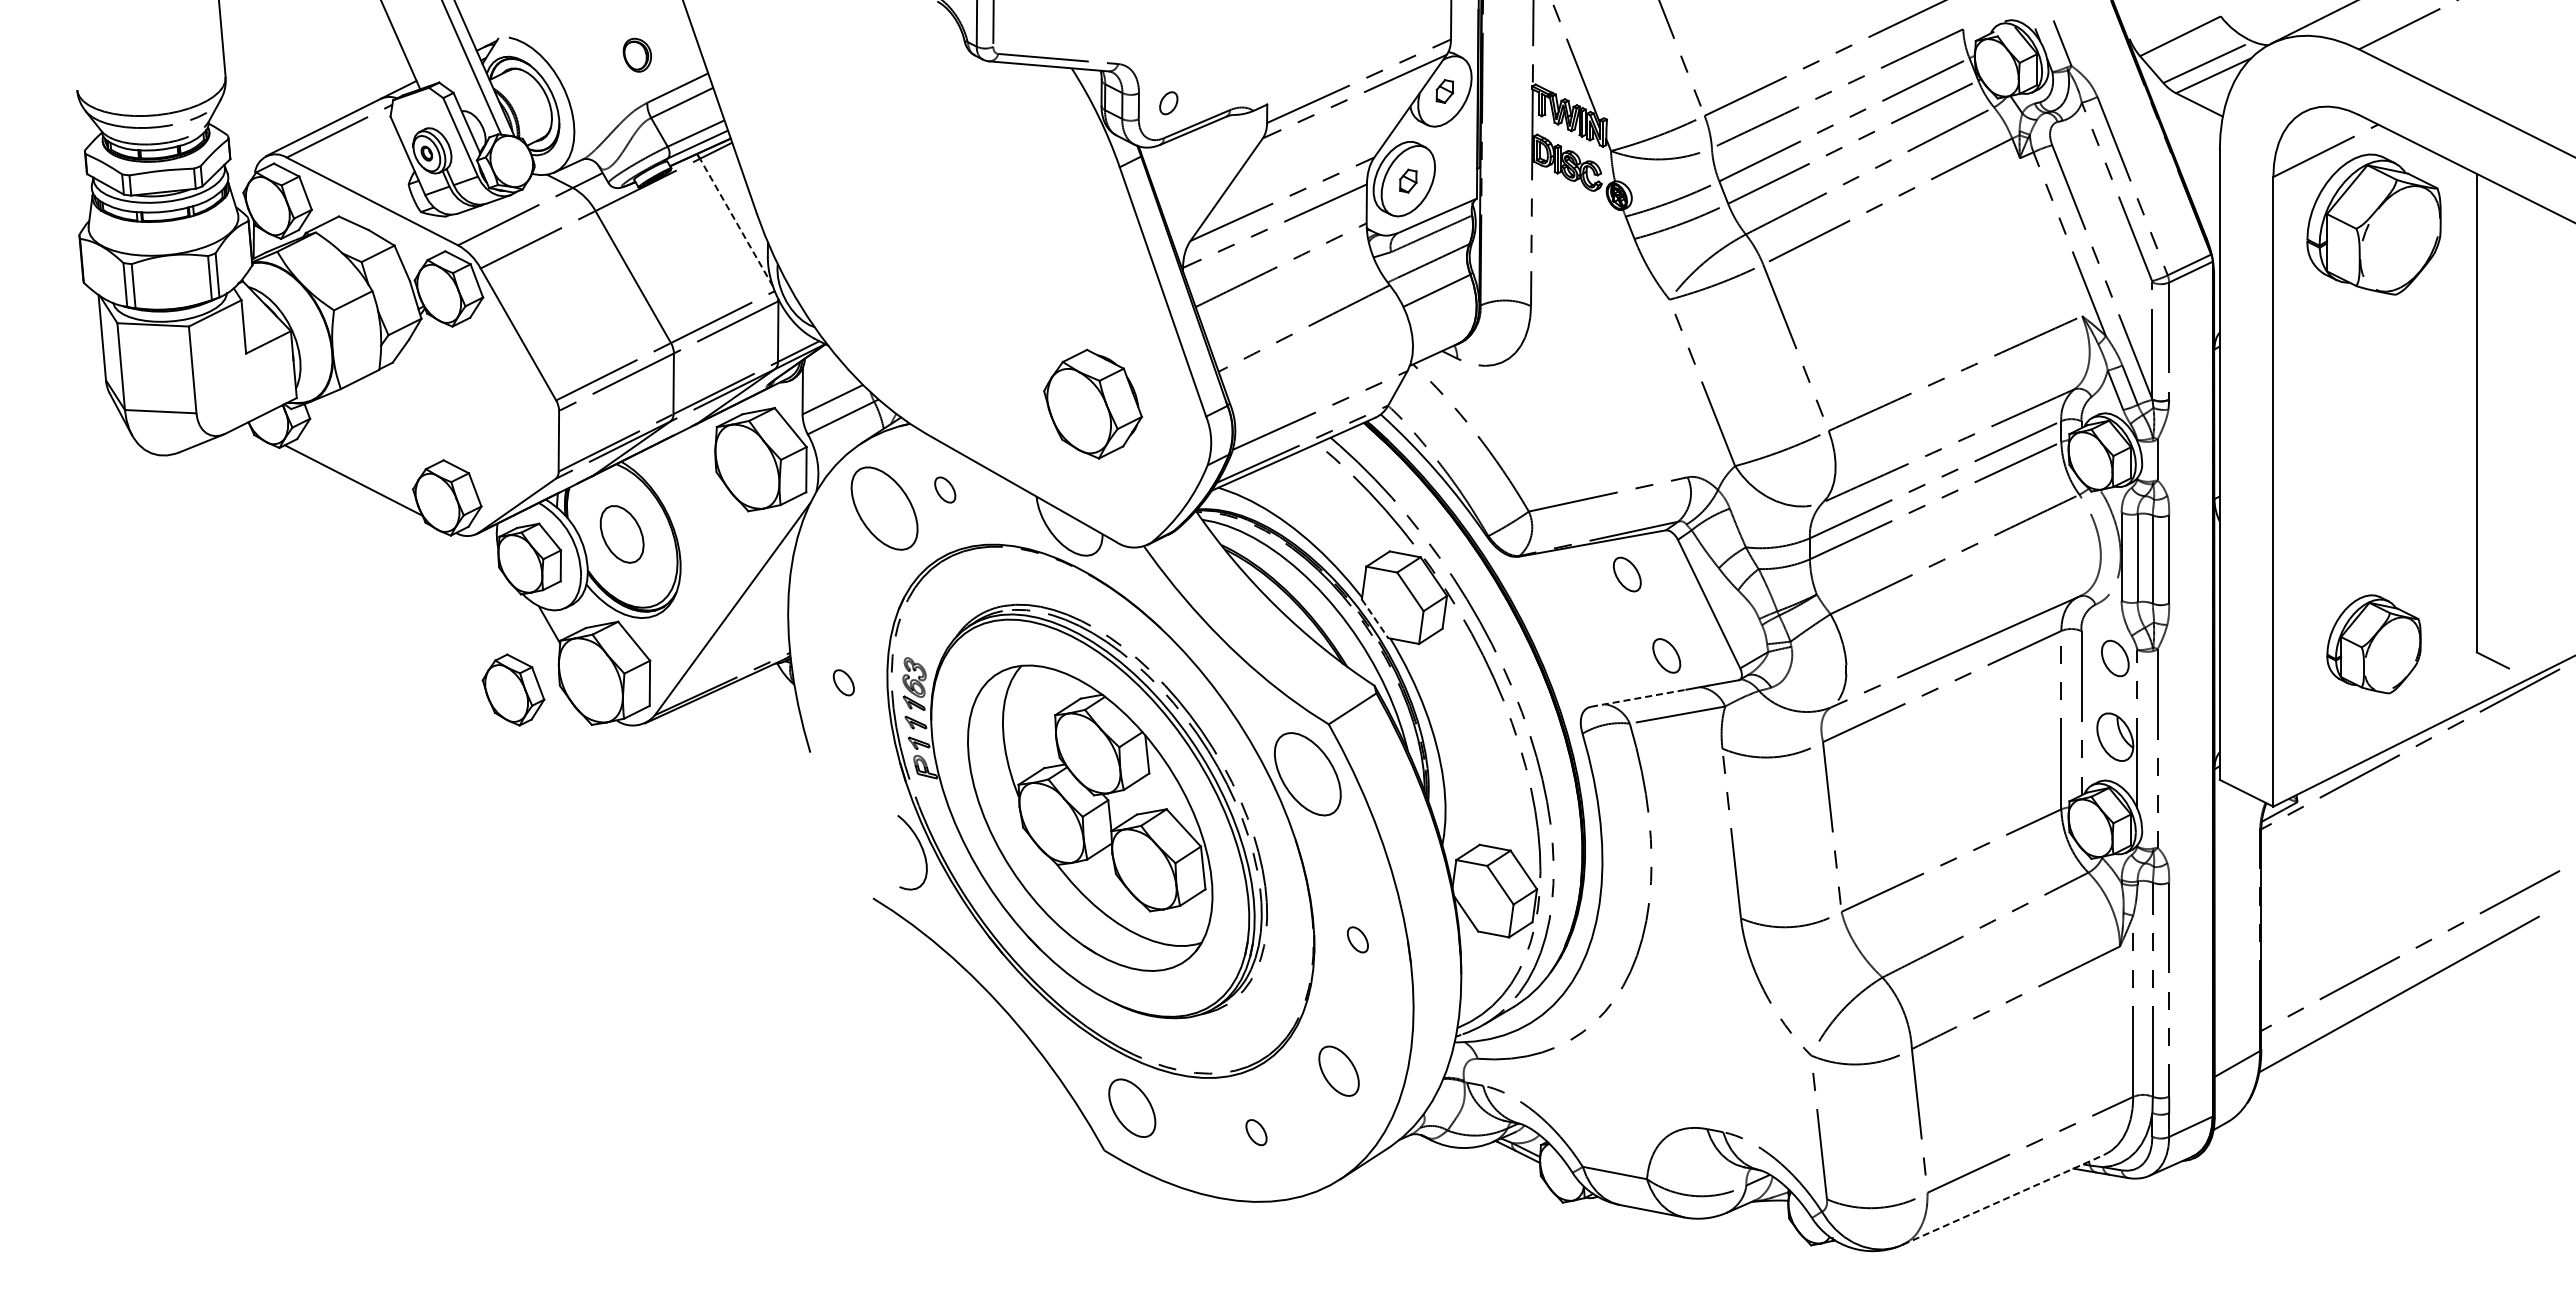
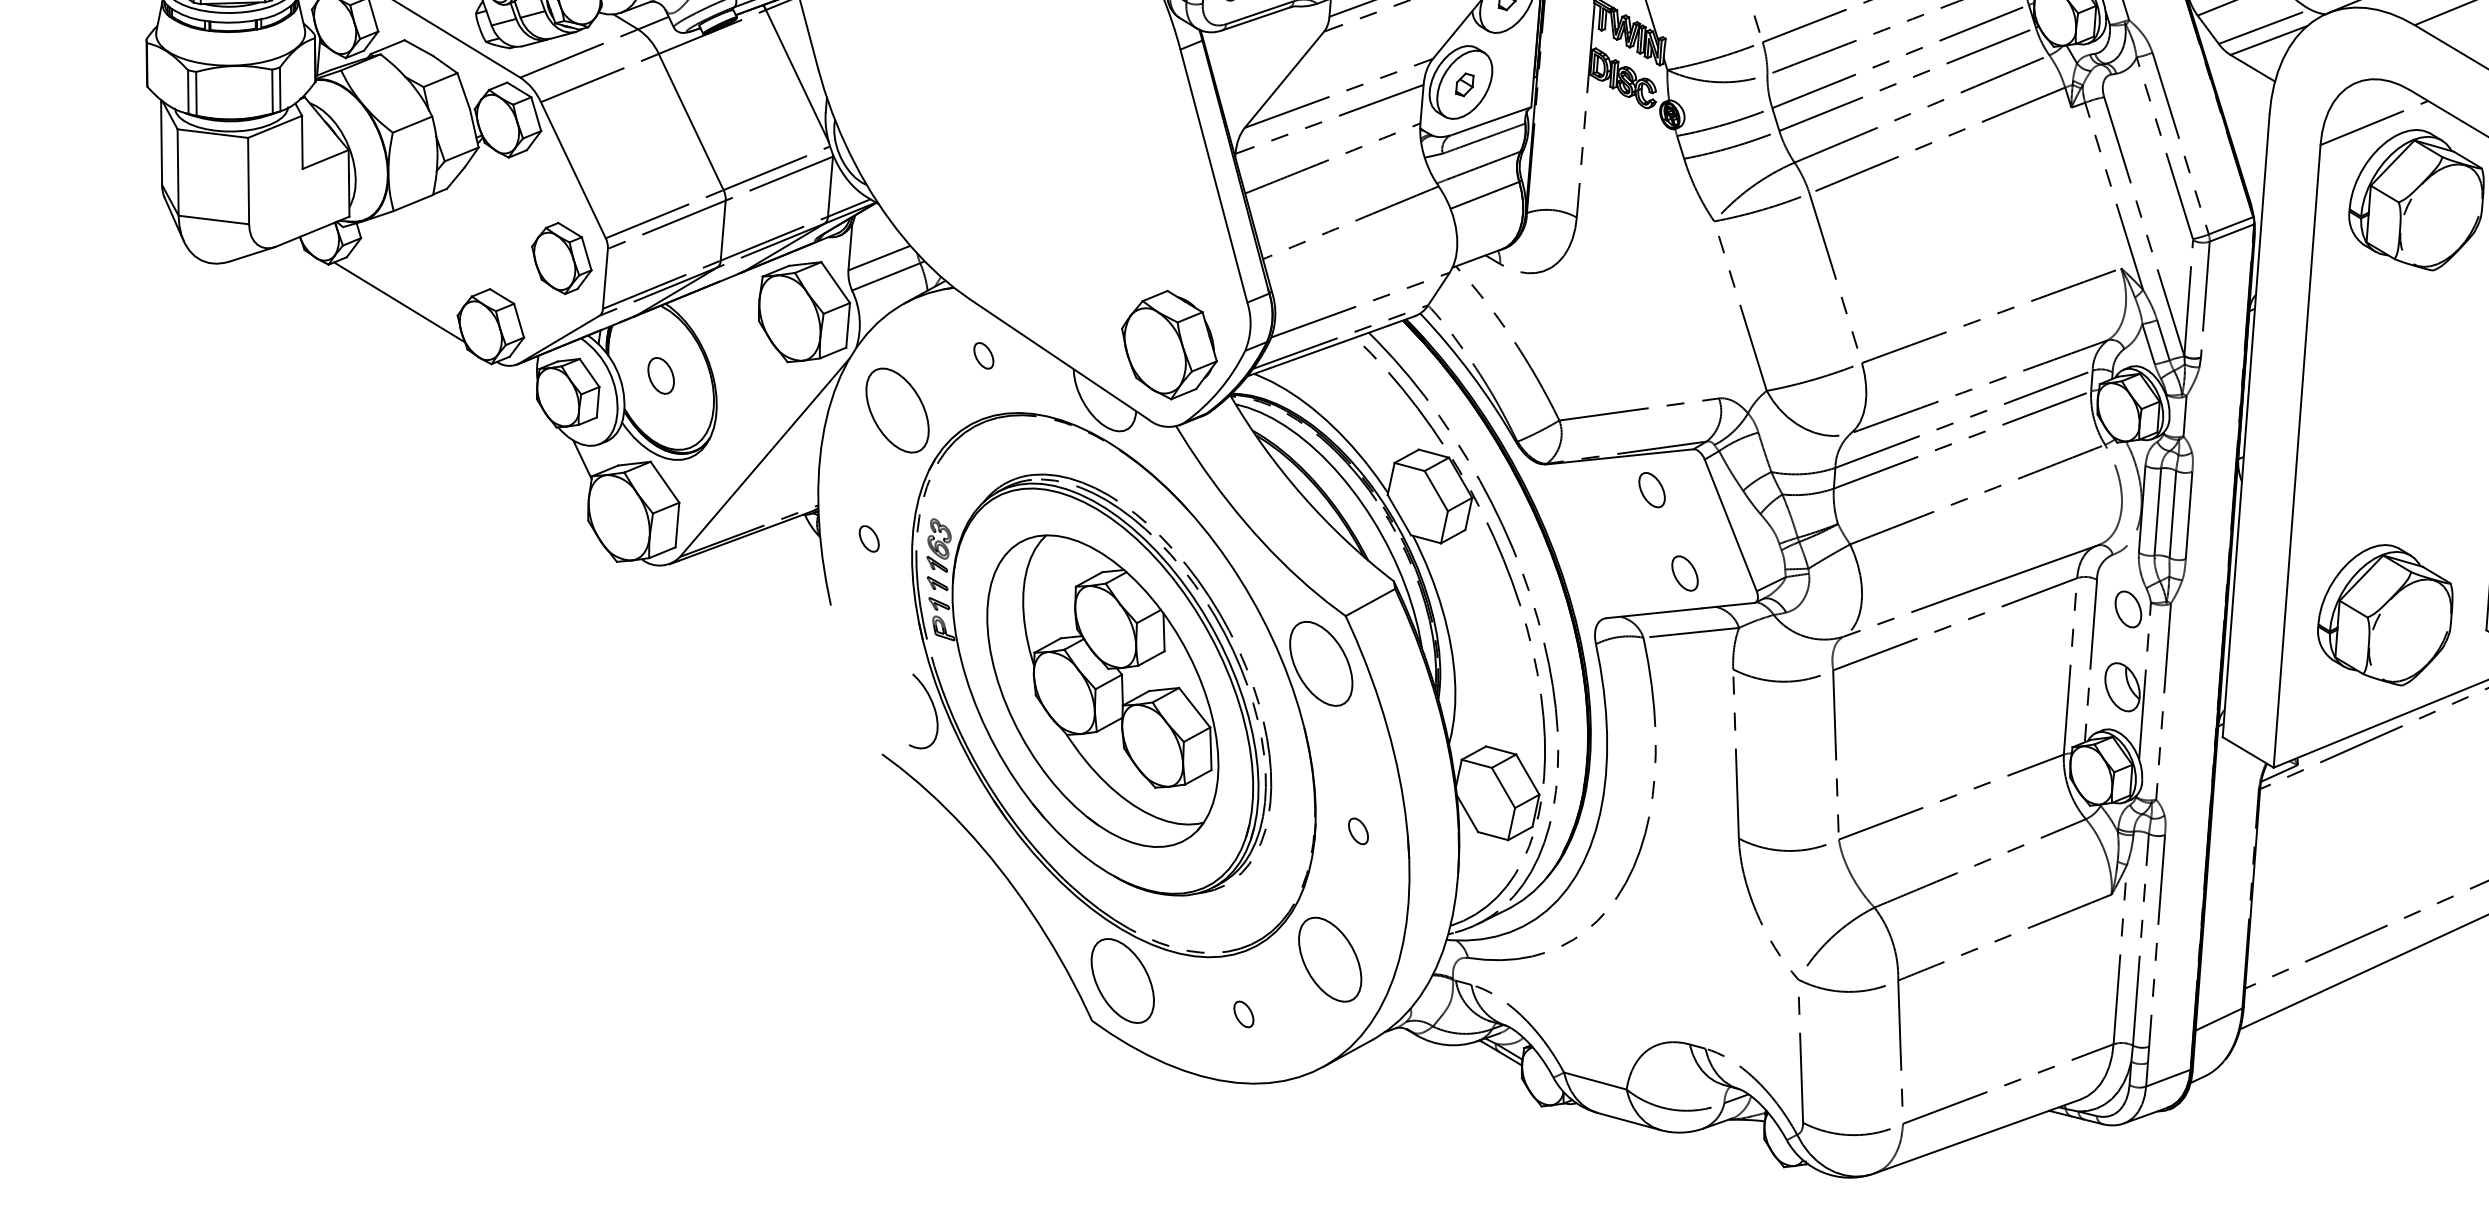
line: (736, 222) -> (797, 75), dashed -> solid
part: (1092, 403) -> (1168, 344), moved
part: (884, 508) -> (897, 410), moved
part: (622, 534) -> (661, 375), size x0.62
line: (1375, 619) -> (1399, 515), dashed -> solid
part: (2373, 644) -> (2384, 614), size x1.43
part: (513, 689) -> (561, 257), moved
line: (1639, 698) -> (1654, 613), dashed -> solid
part: (1338, 1071) -> (1329, 960), size x1.67
part: (1132, 1108) -> (1123, 981), size x1.43
line: (2003, 1199) -> (1977, 1136), dashed -> solid

